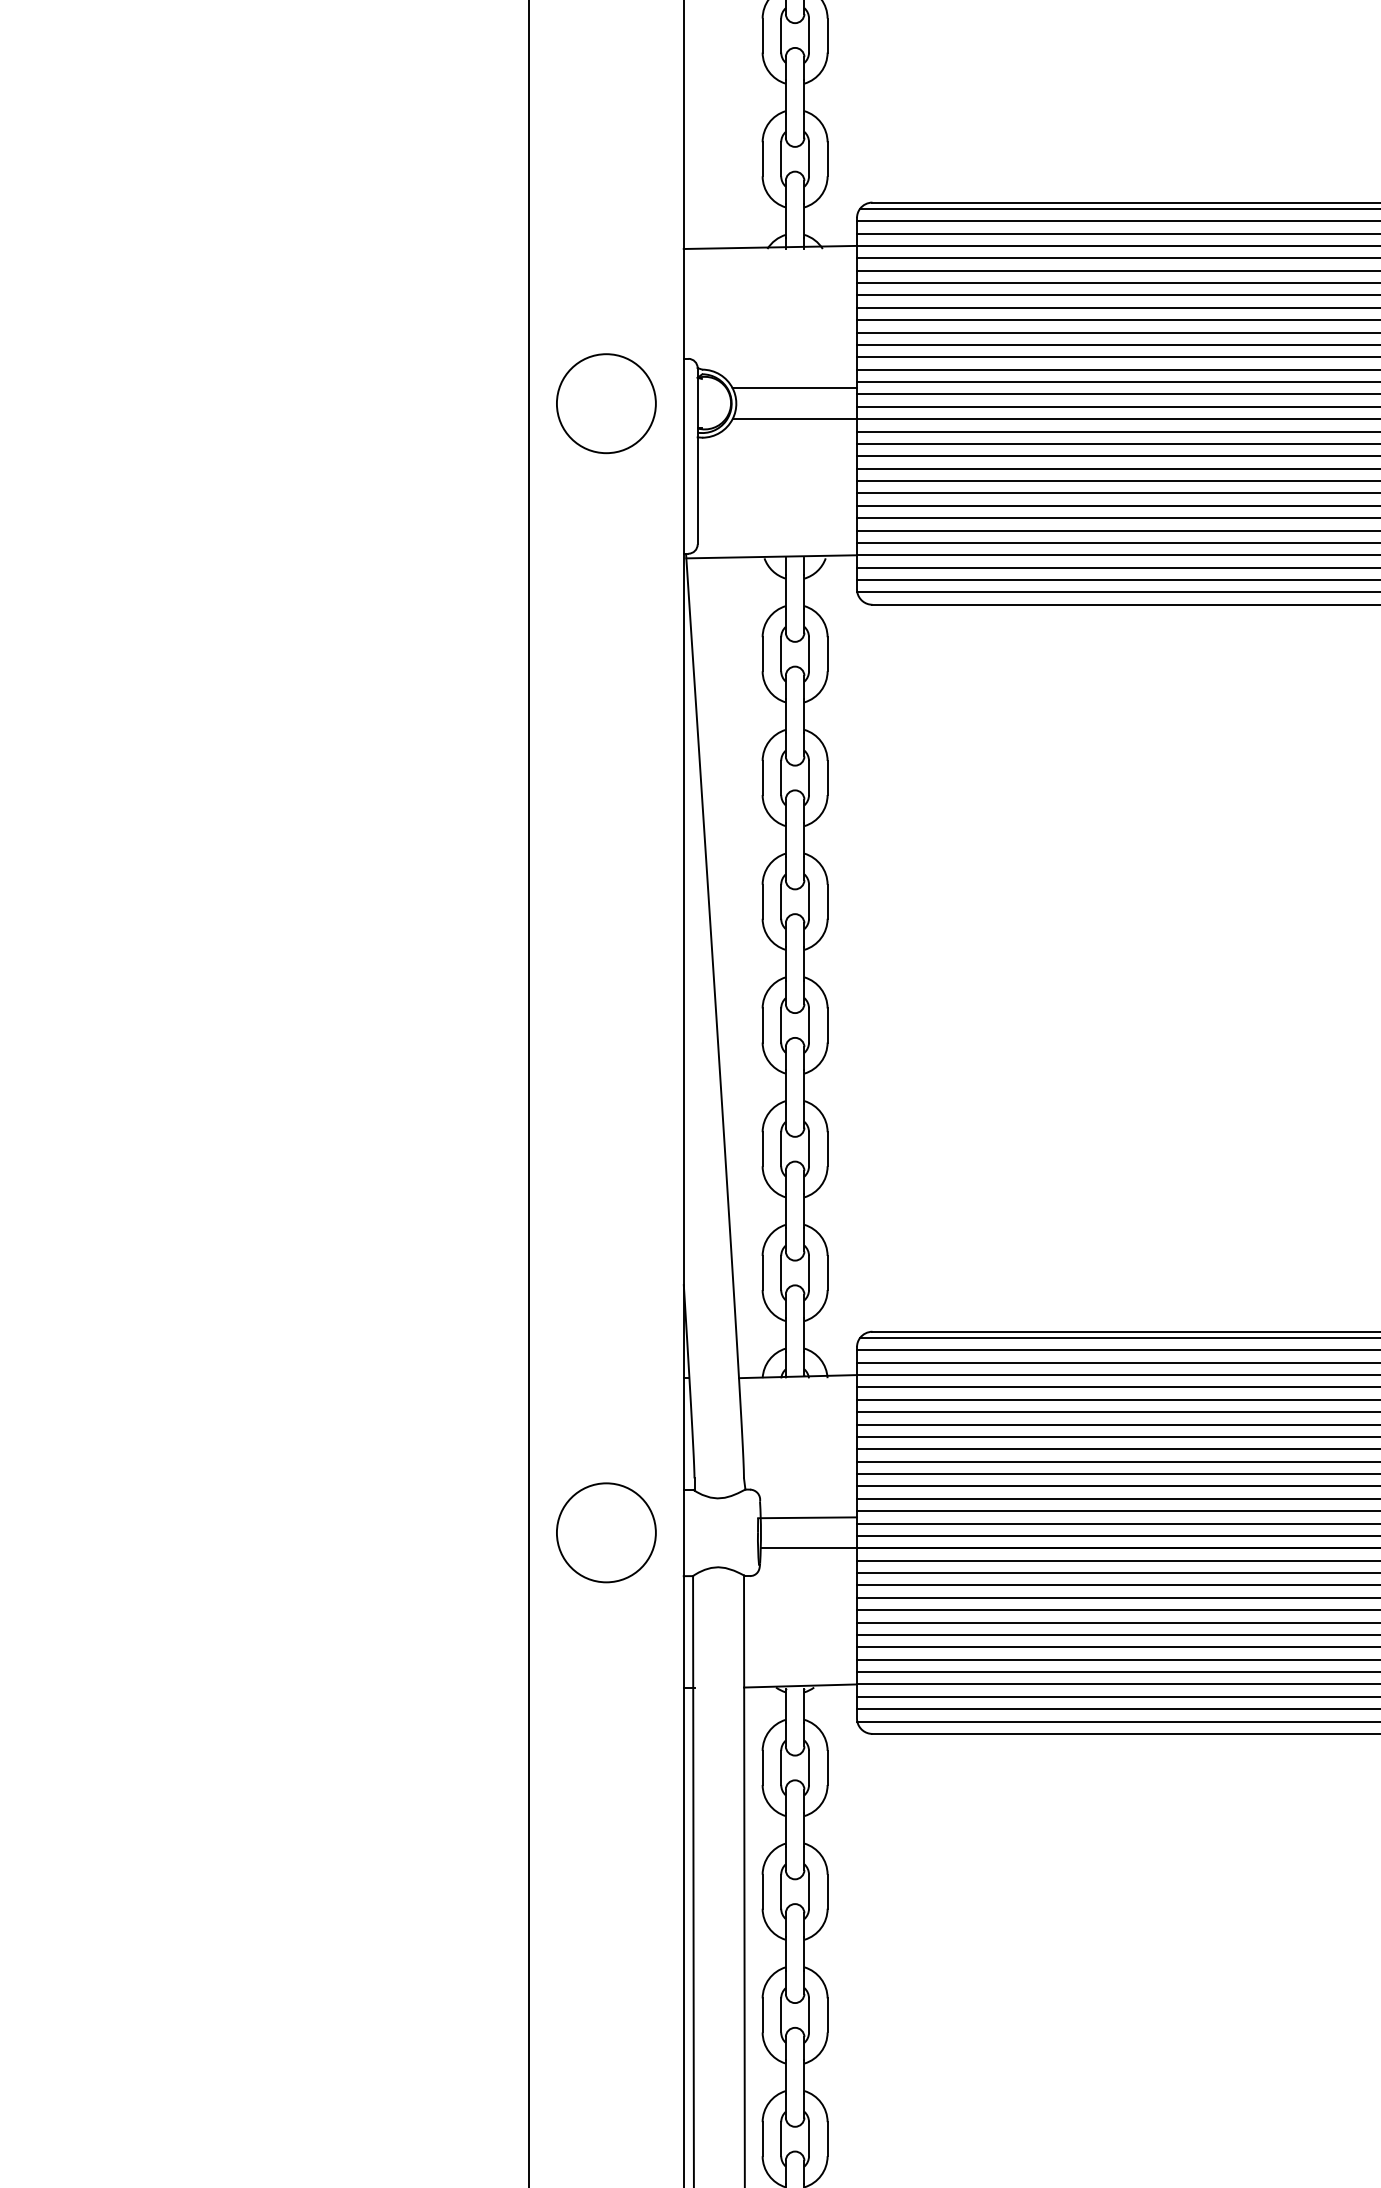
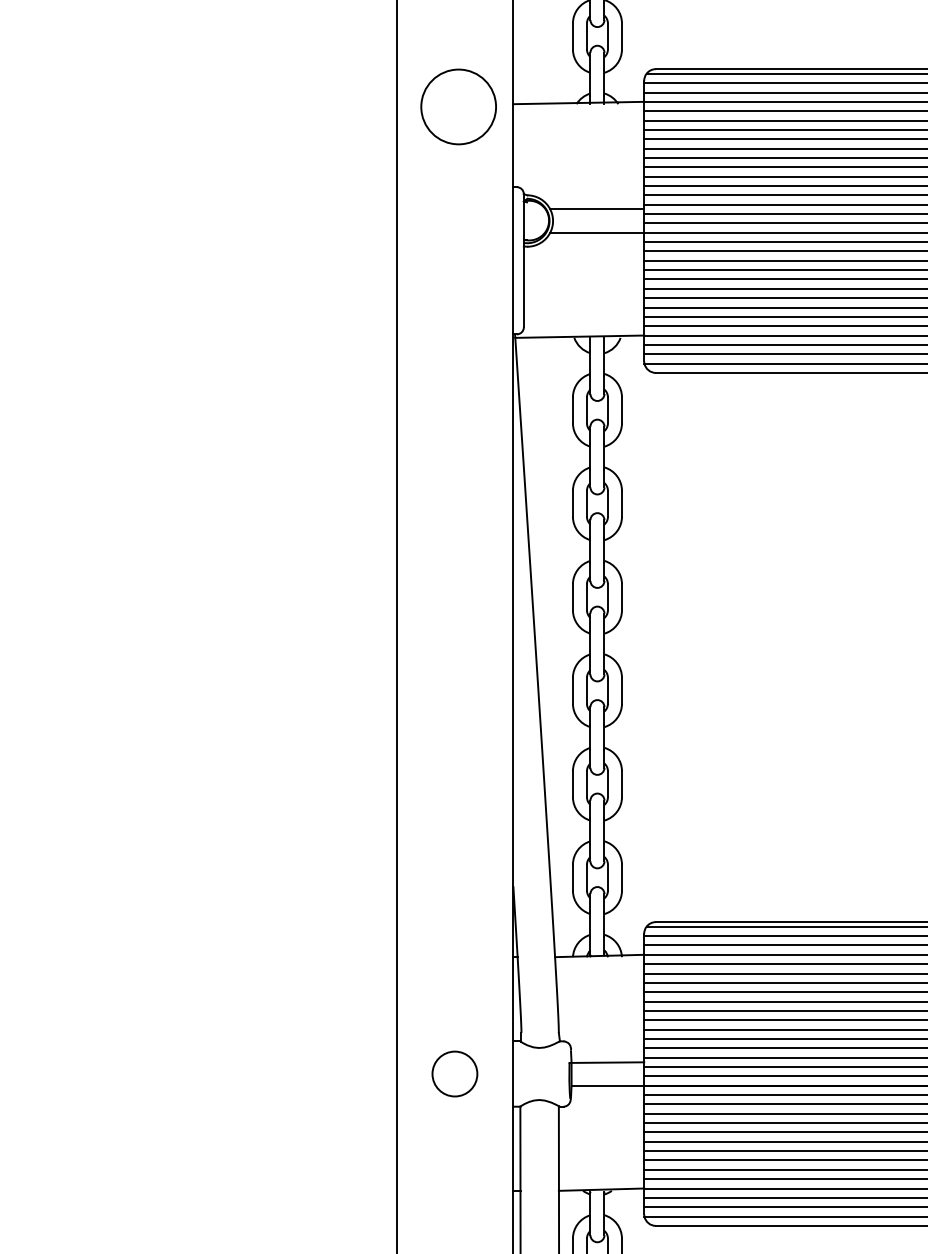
circle: (606, 403) -> (458, 106), moved
circle: (606, 1532) -> (454, 1073), size x0.6

